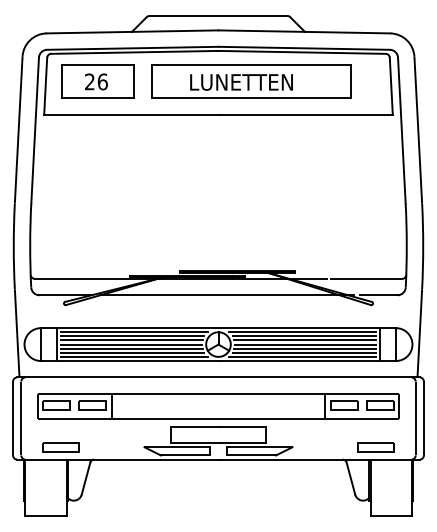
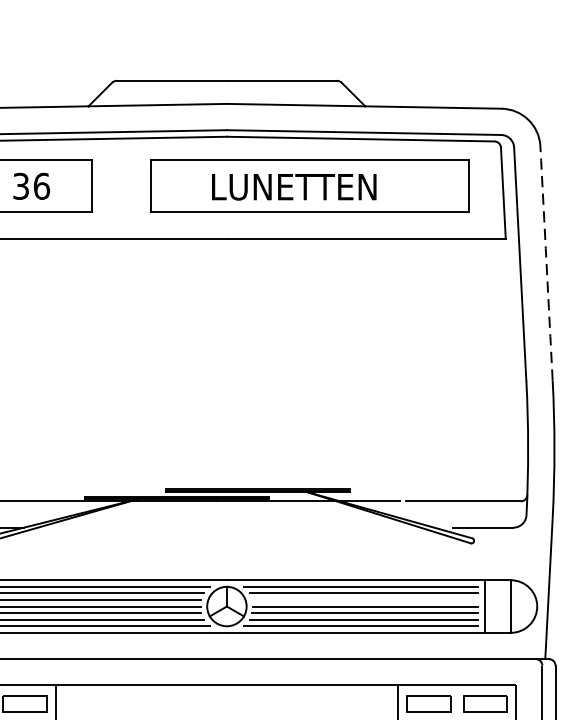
text: (89, 81) -> (20, 185), 26 -> 36
part: (251, 81) -> (310, 185), moved
arc: (418, 130) -> (546, 264), solid -> dashed
line: (227, 295) -> (241, 528), removed
line: (304, 340) -> (364, 600), removed

